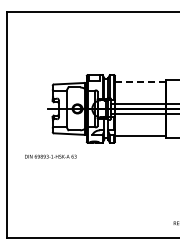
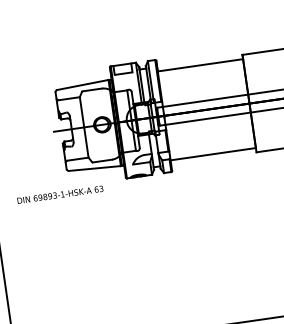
line: (140, 82) -> (200, 65), dashed -> solid
text: (50, 156) -> (59, 194), moved

